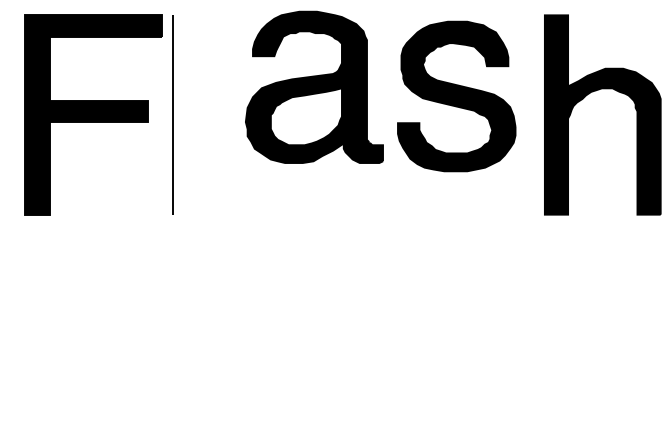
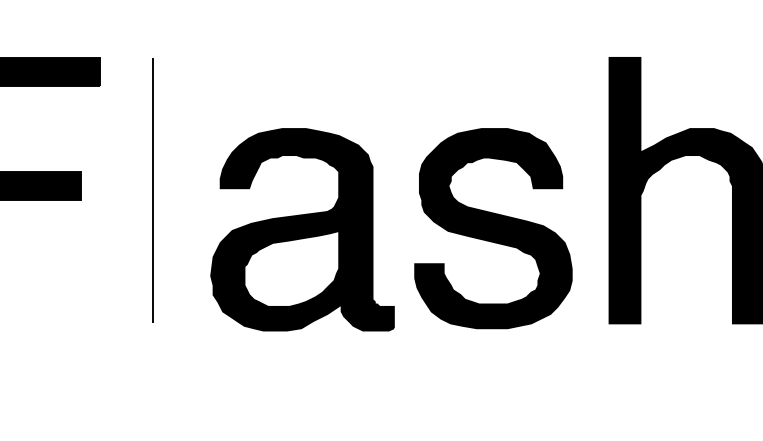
part: (314, 86) -> (302, 228), moved
part: (456, 96) -> (493, 228), moved
line: (172, 114) -> (152, 189), moved

